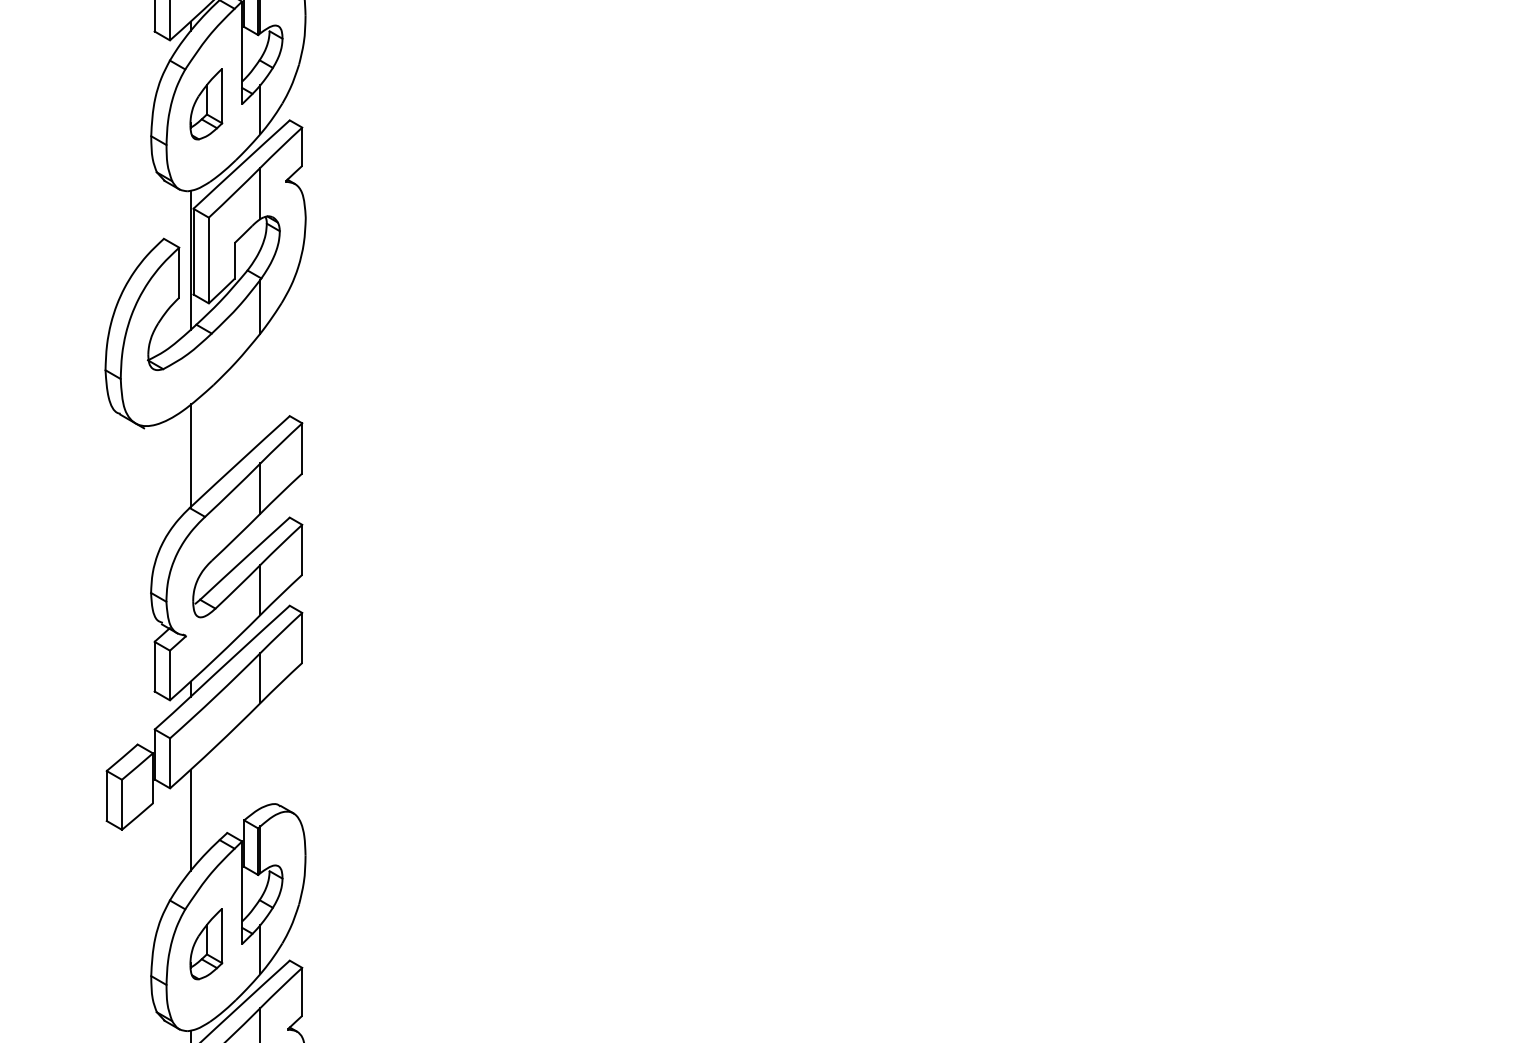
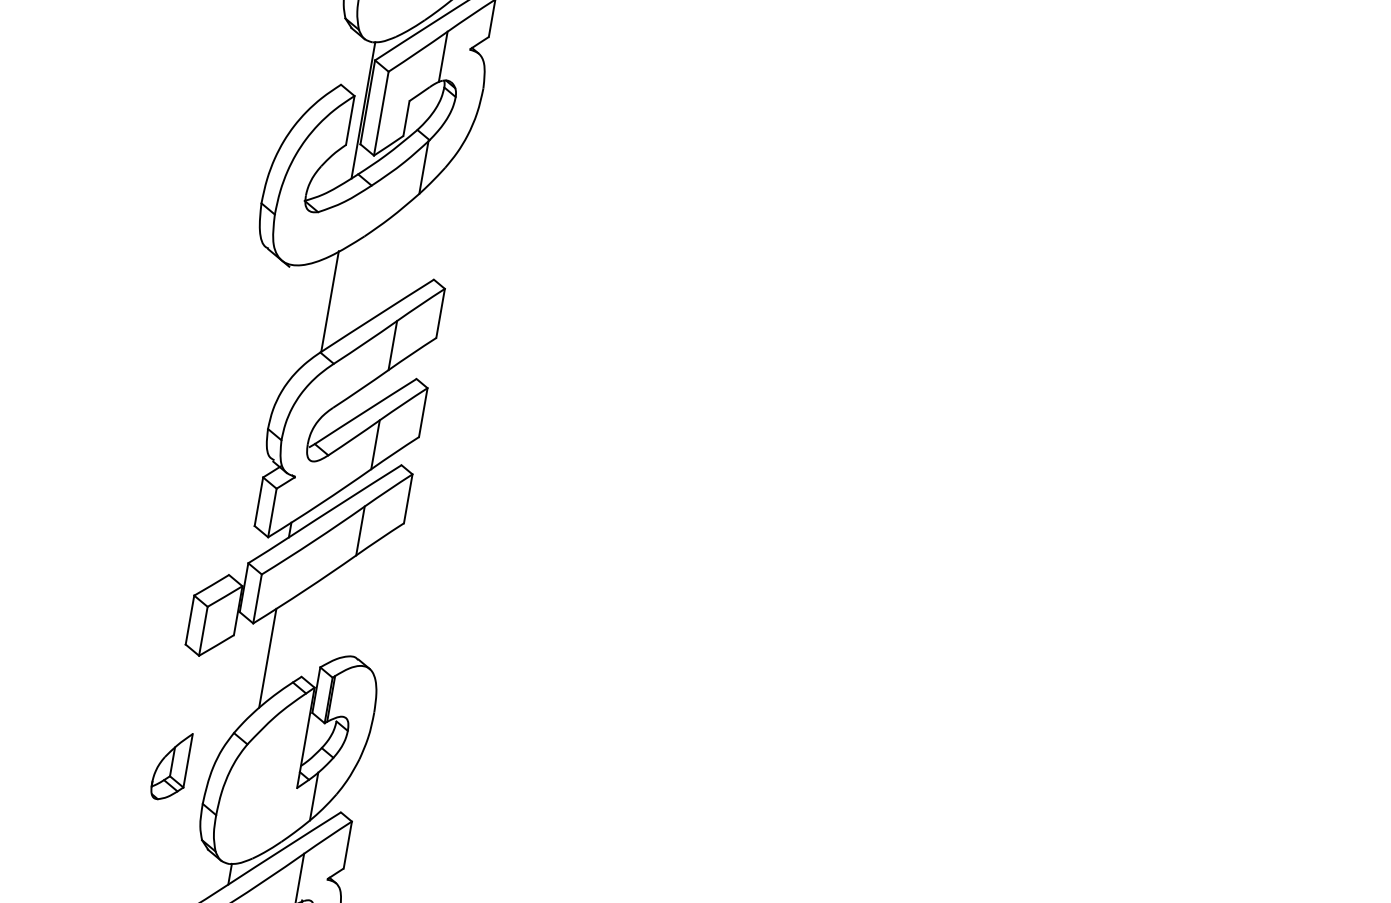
part: (206, 944) -> (171, 766), moved

